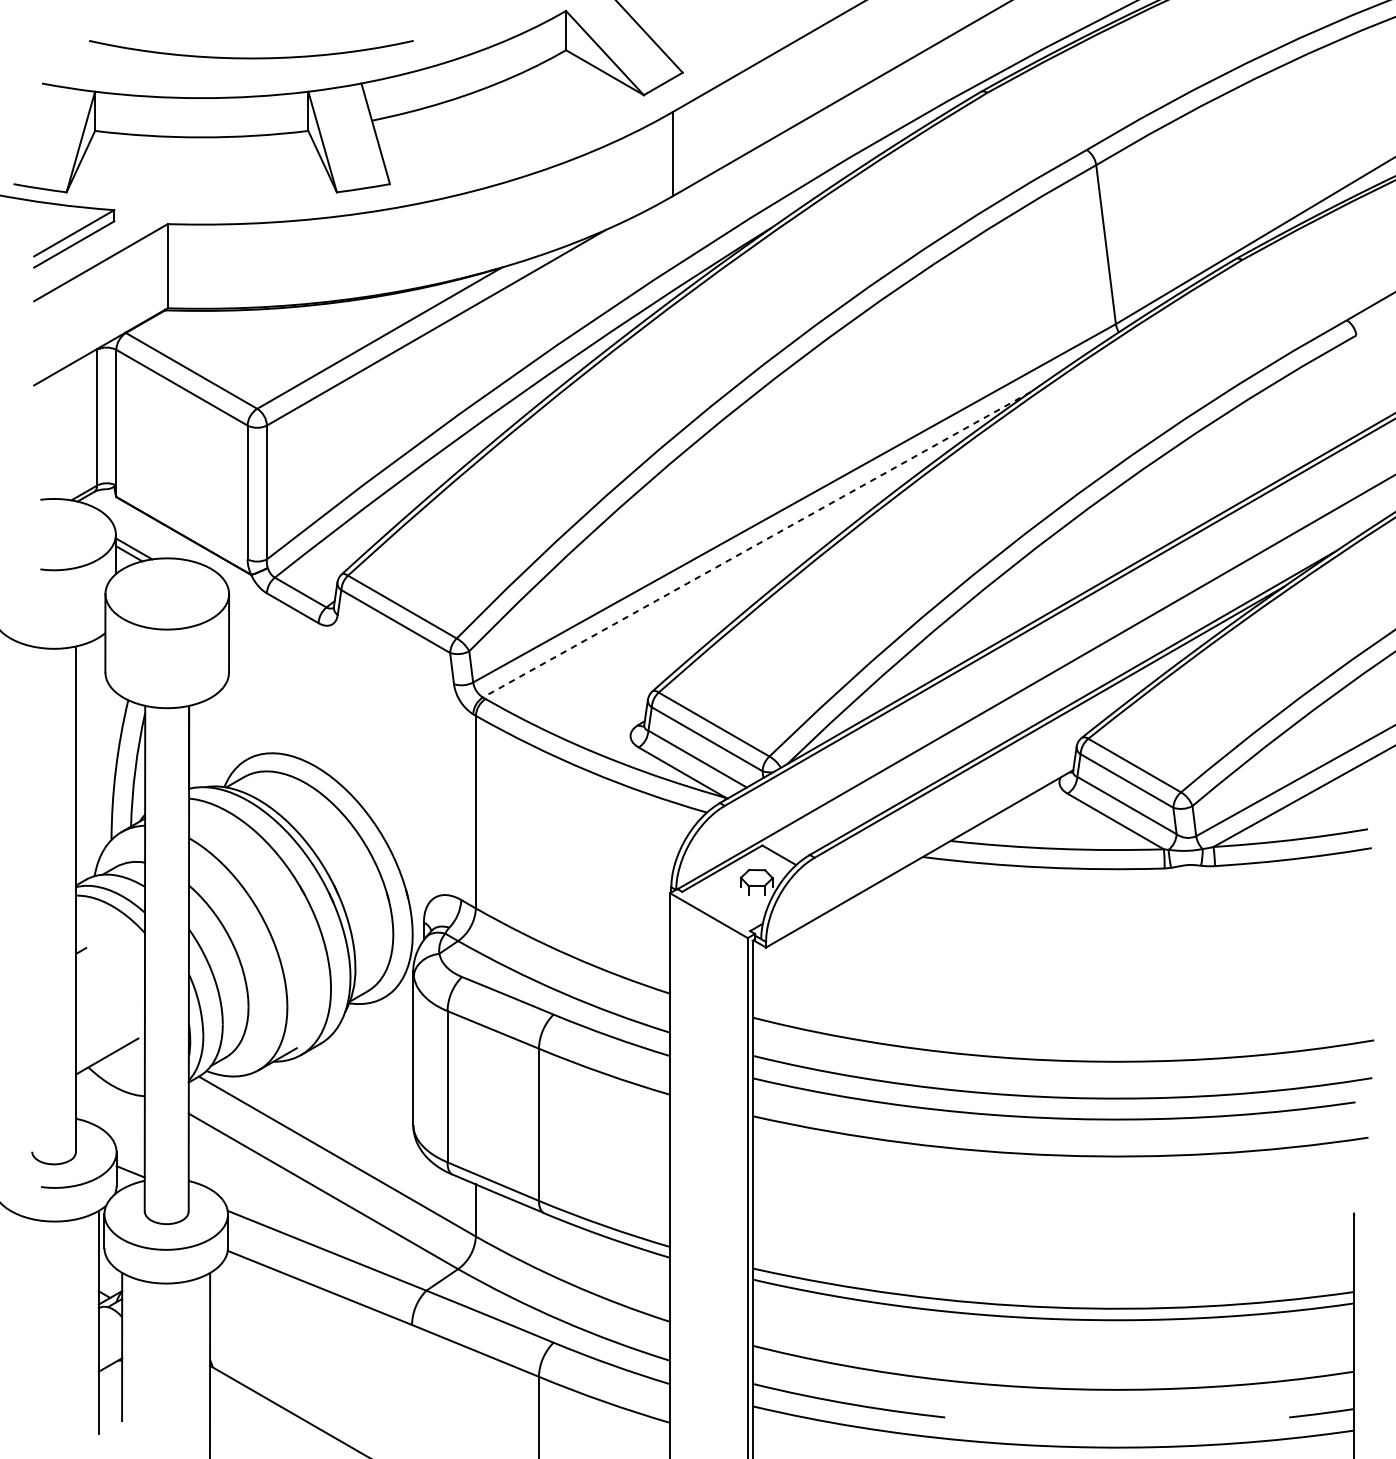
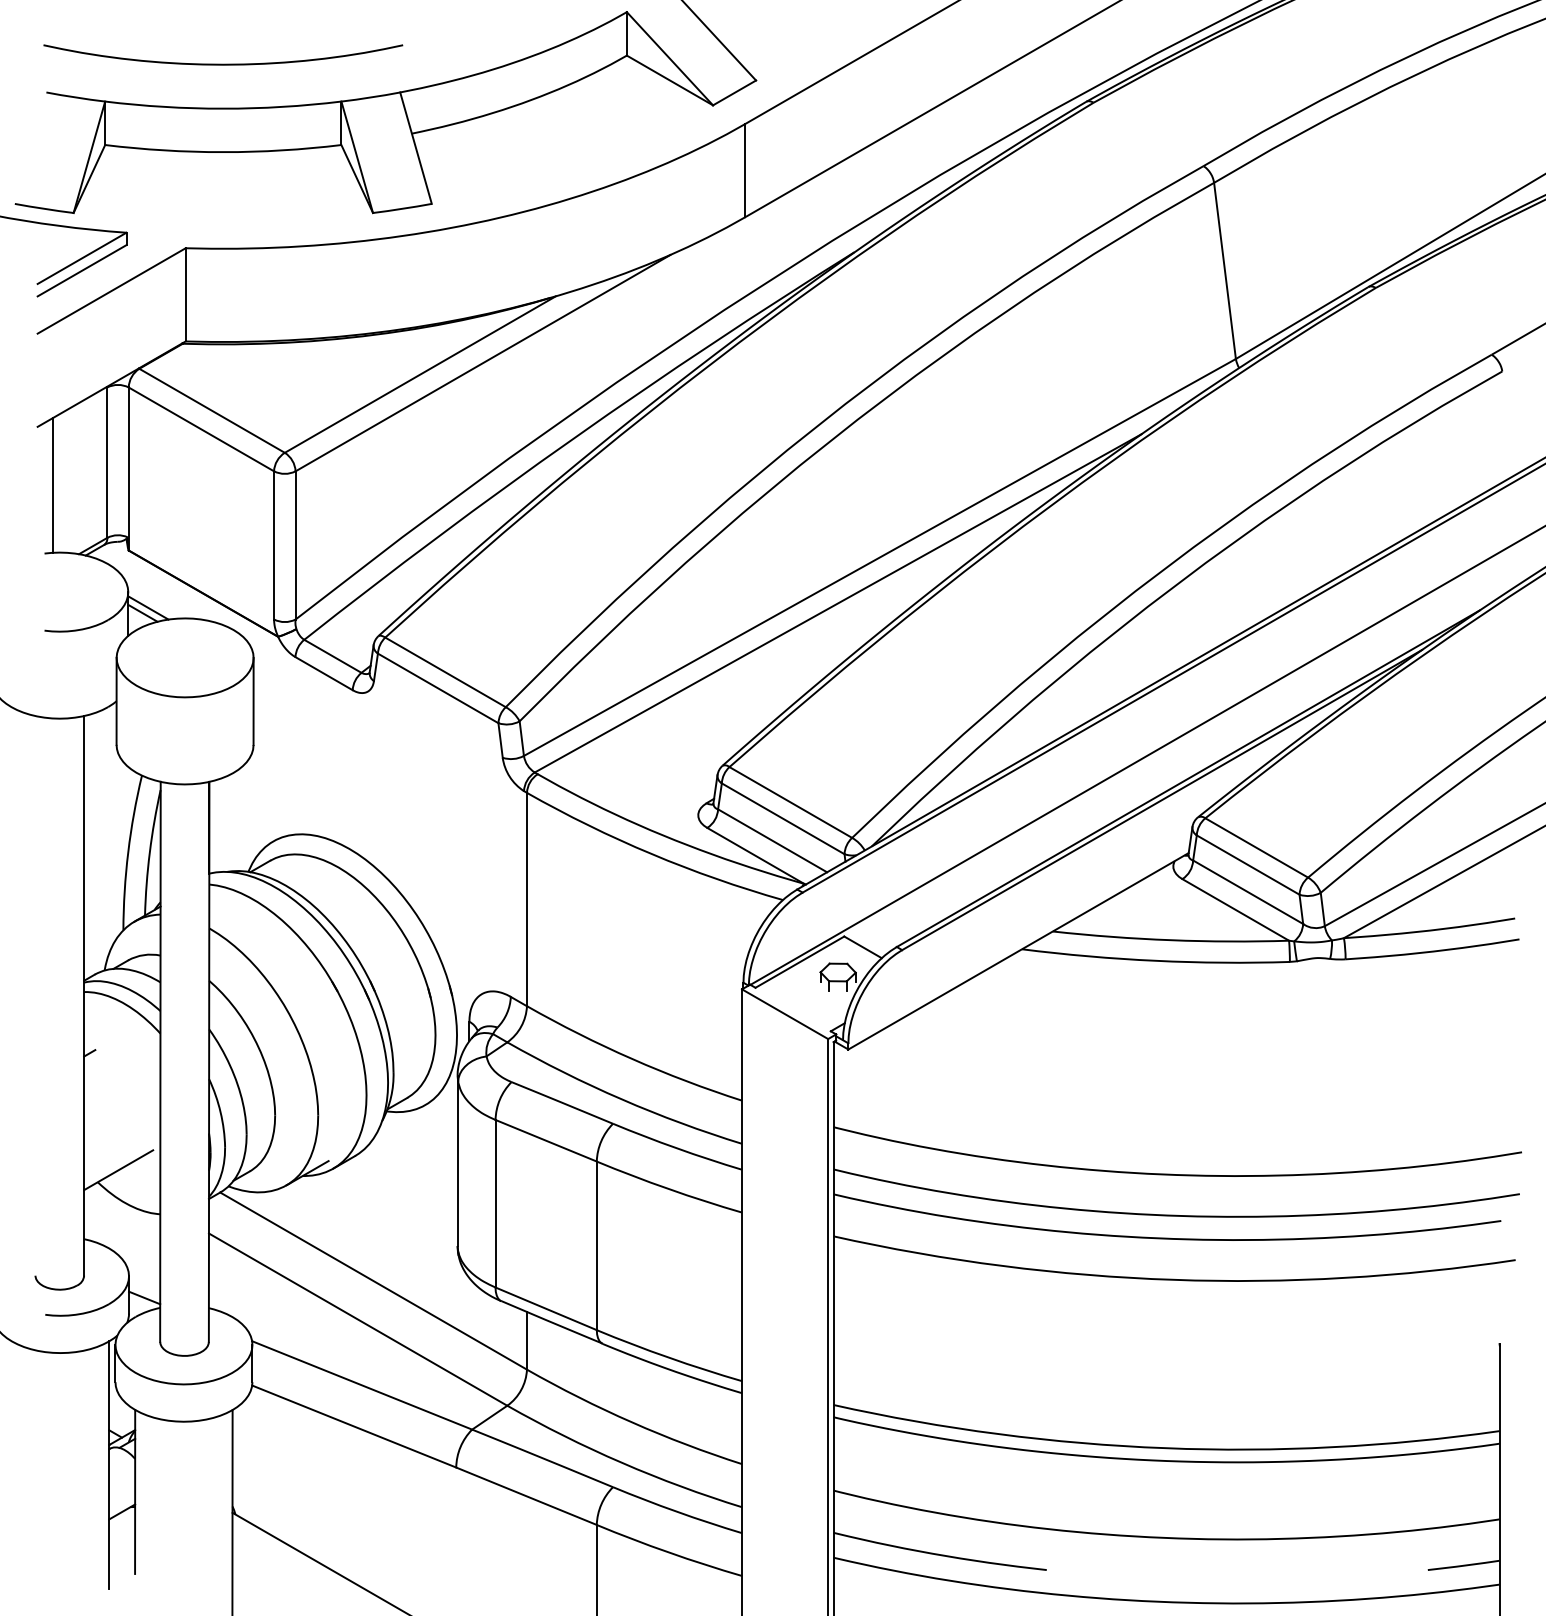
curve: (251, 57) -> (223, 63), moved
line: (48, 437) -> (53, 484), added
line: (756, 544) -> (837, 603), dashed -> solid

